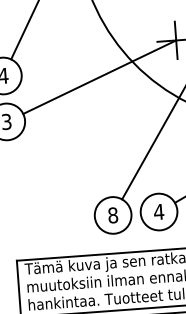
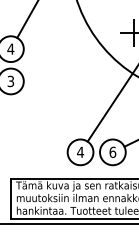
line: (98, 76) -> (77, 54), removed
text: (158, 210) -> (112, 151), 4 -> 6
text: (112, 214) -> (80, 151), 8 -> 4

